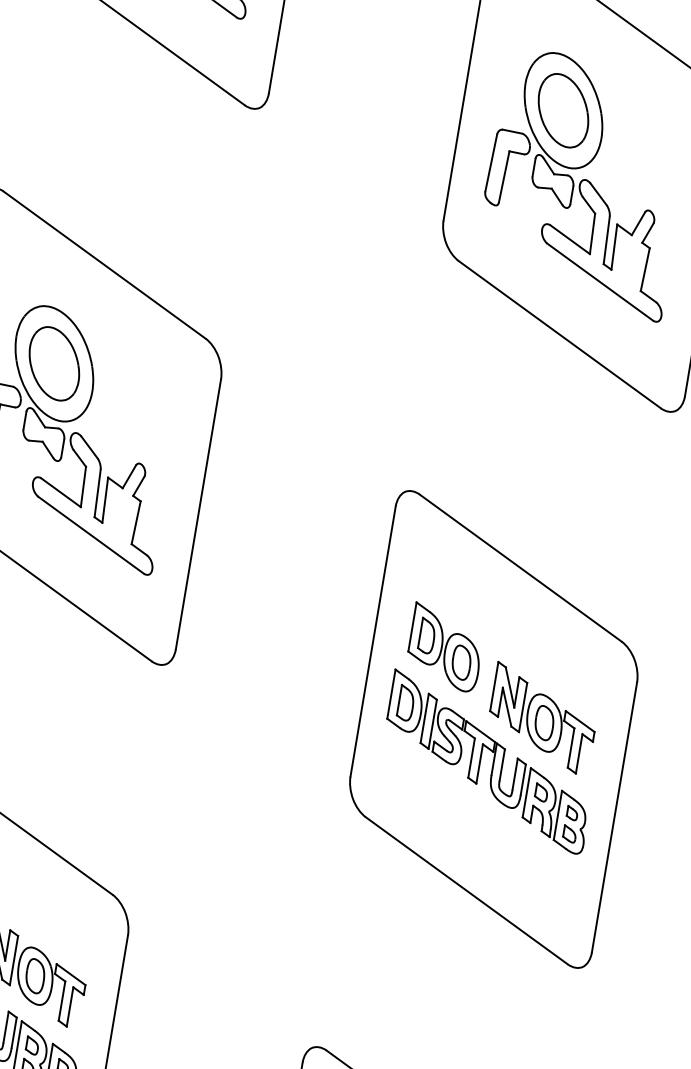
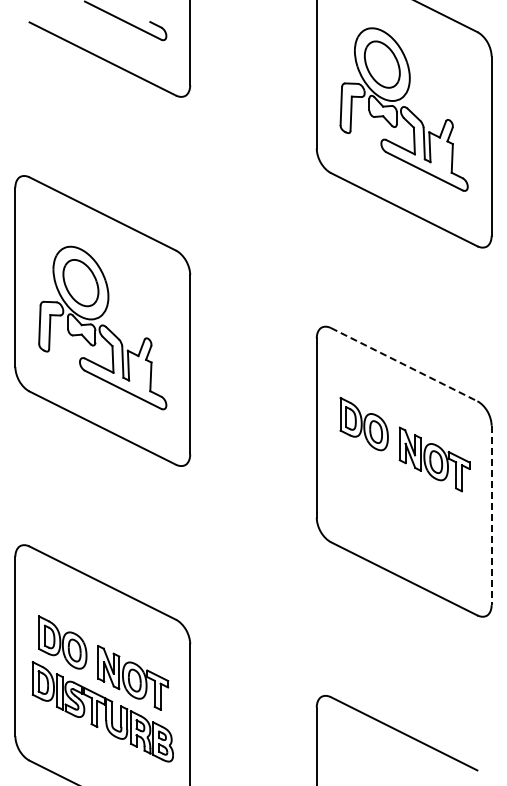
line: (521, 568) -> (404, 364), solid -> dashed
part: (489, 760) -> (404, 492), removed
line: (614, 817) -> (491, 515), solid -> dashed

